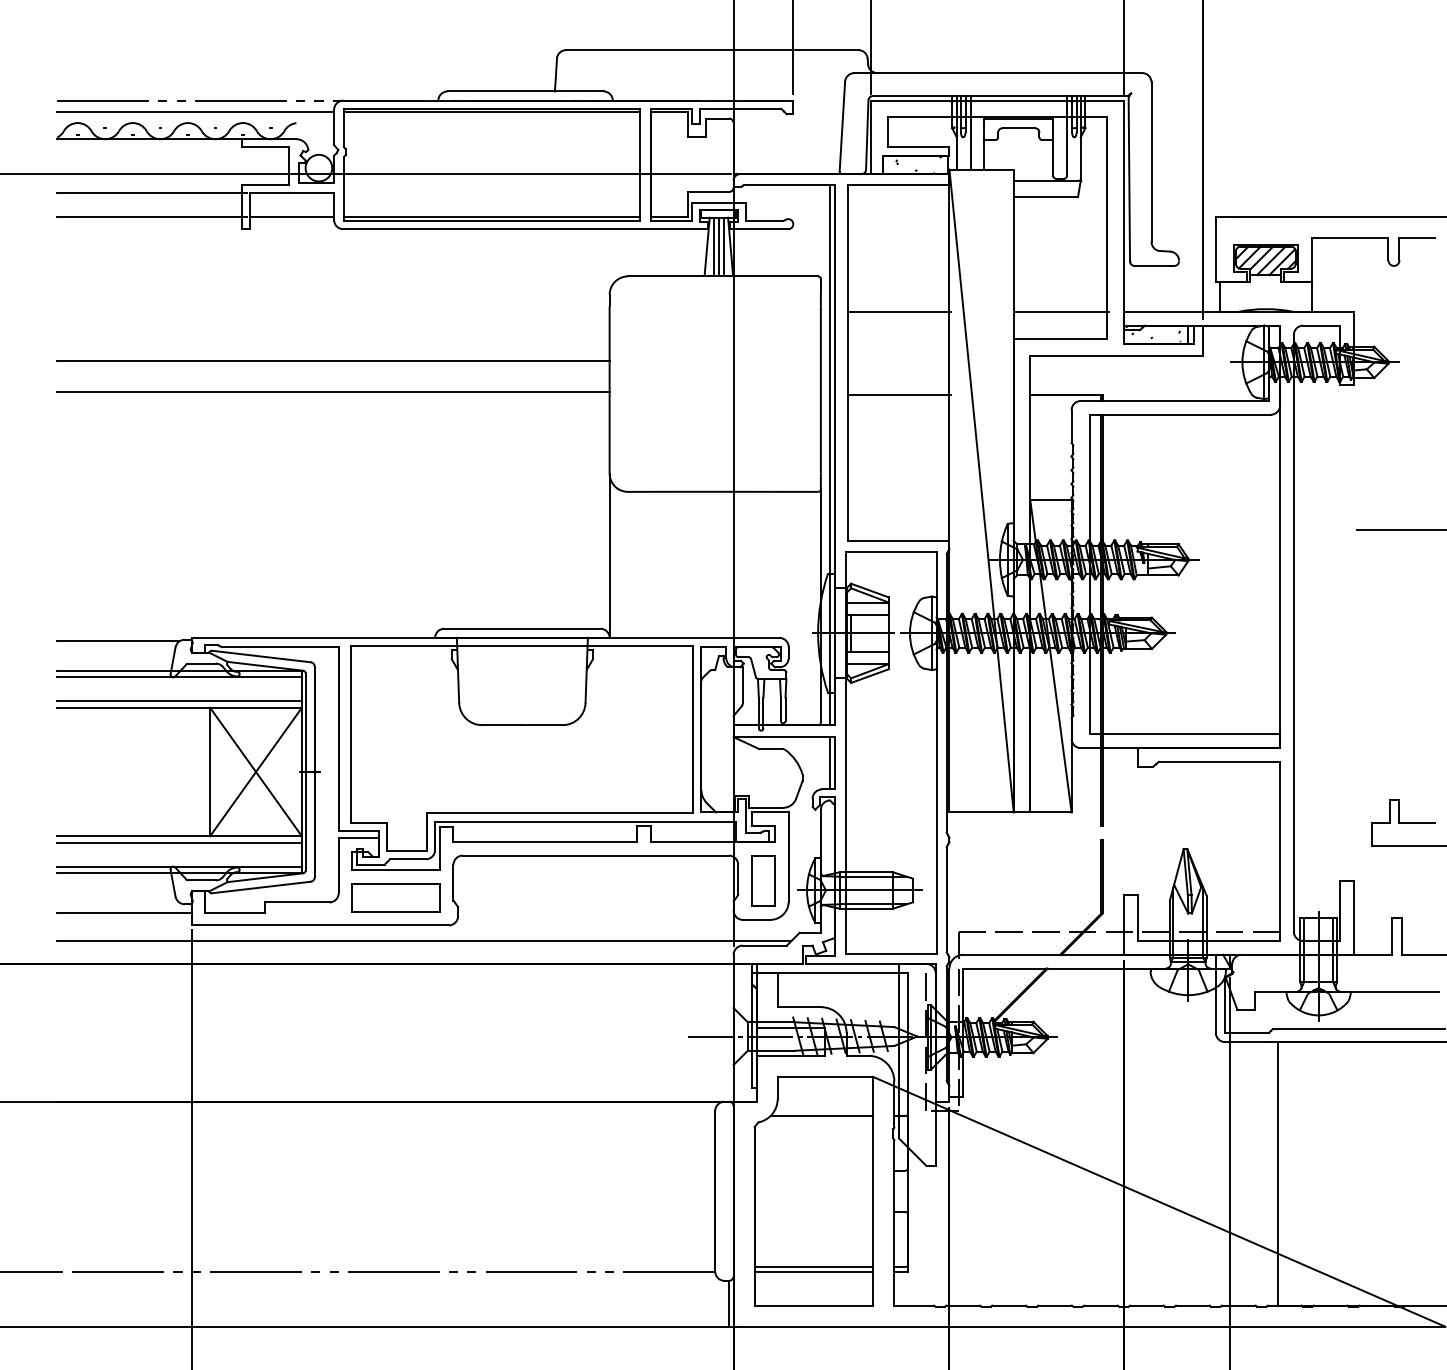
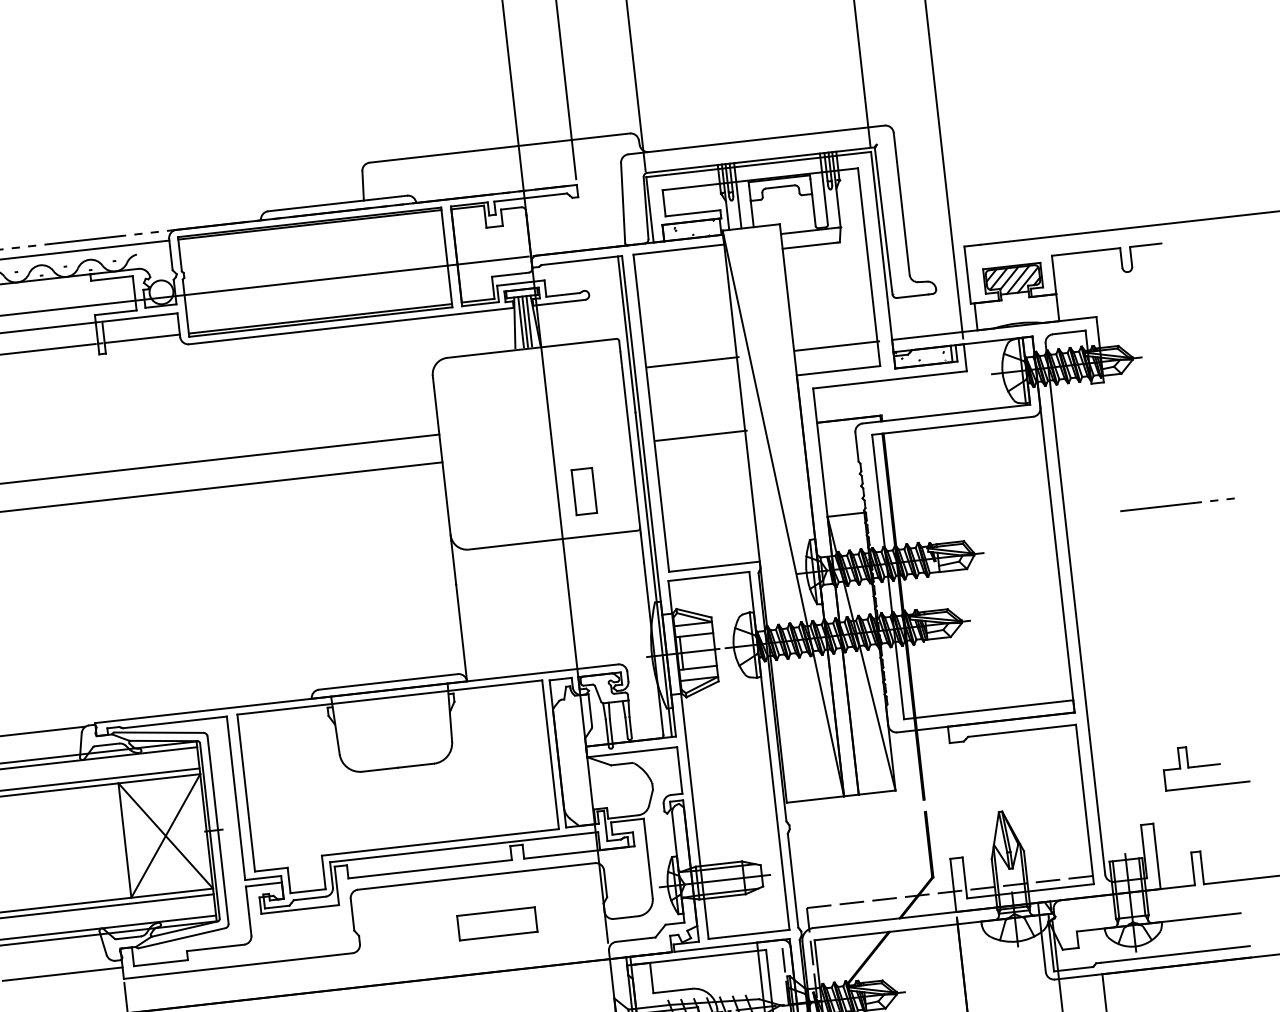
line: (830, 763) -> (676, 771), removed
part: (763, 880) -> (584, 491), moved
part: (395, 897) -> (496, 923), moved
line: (424, 941) -> (332, 969), removed

